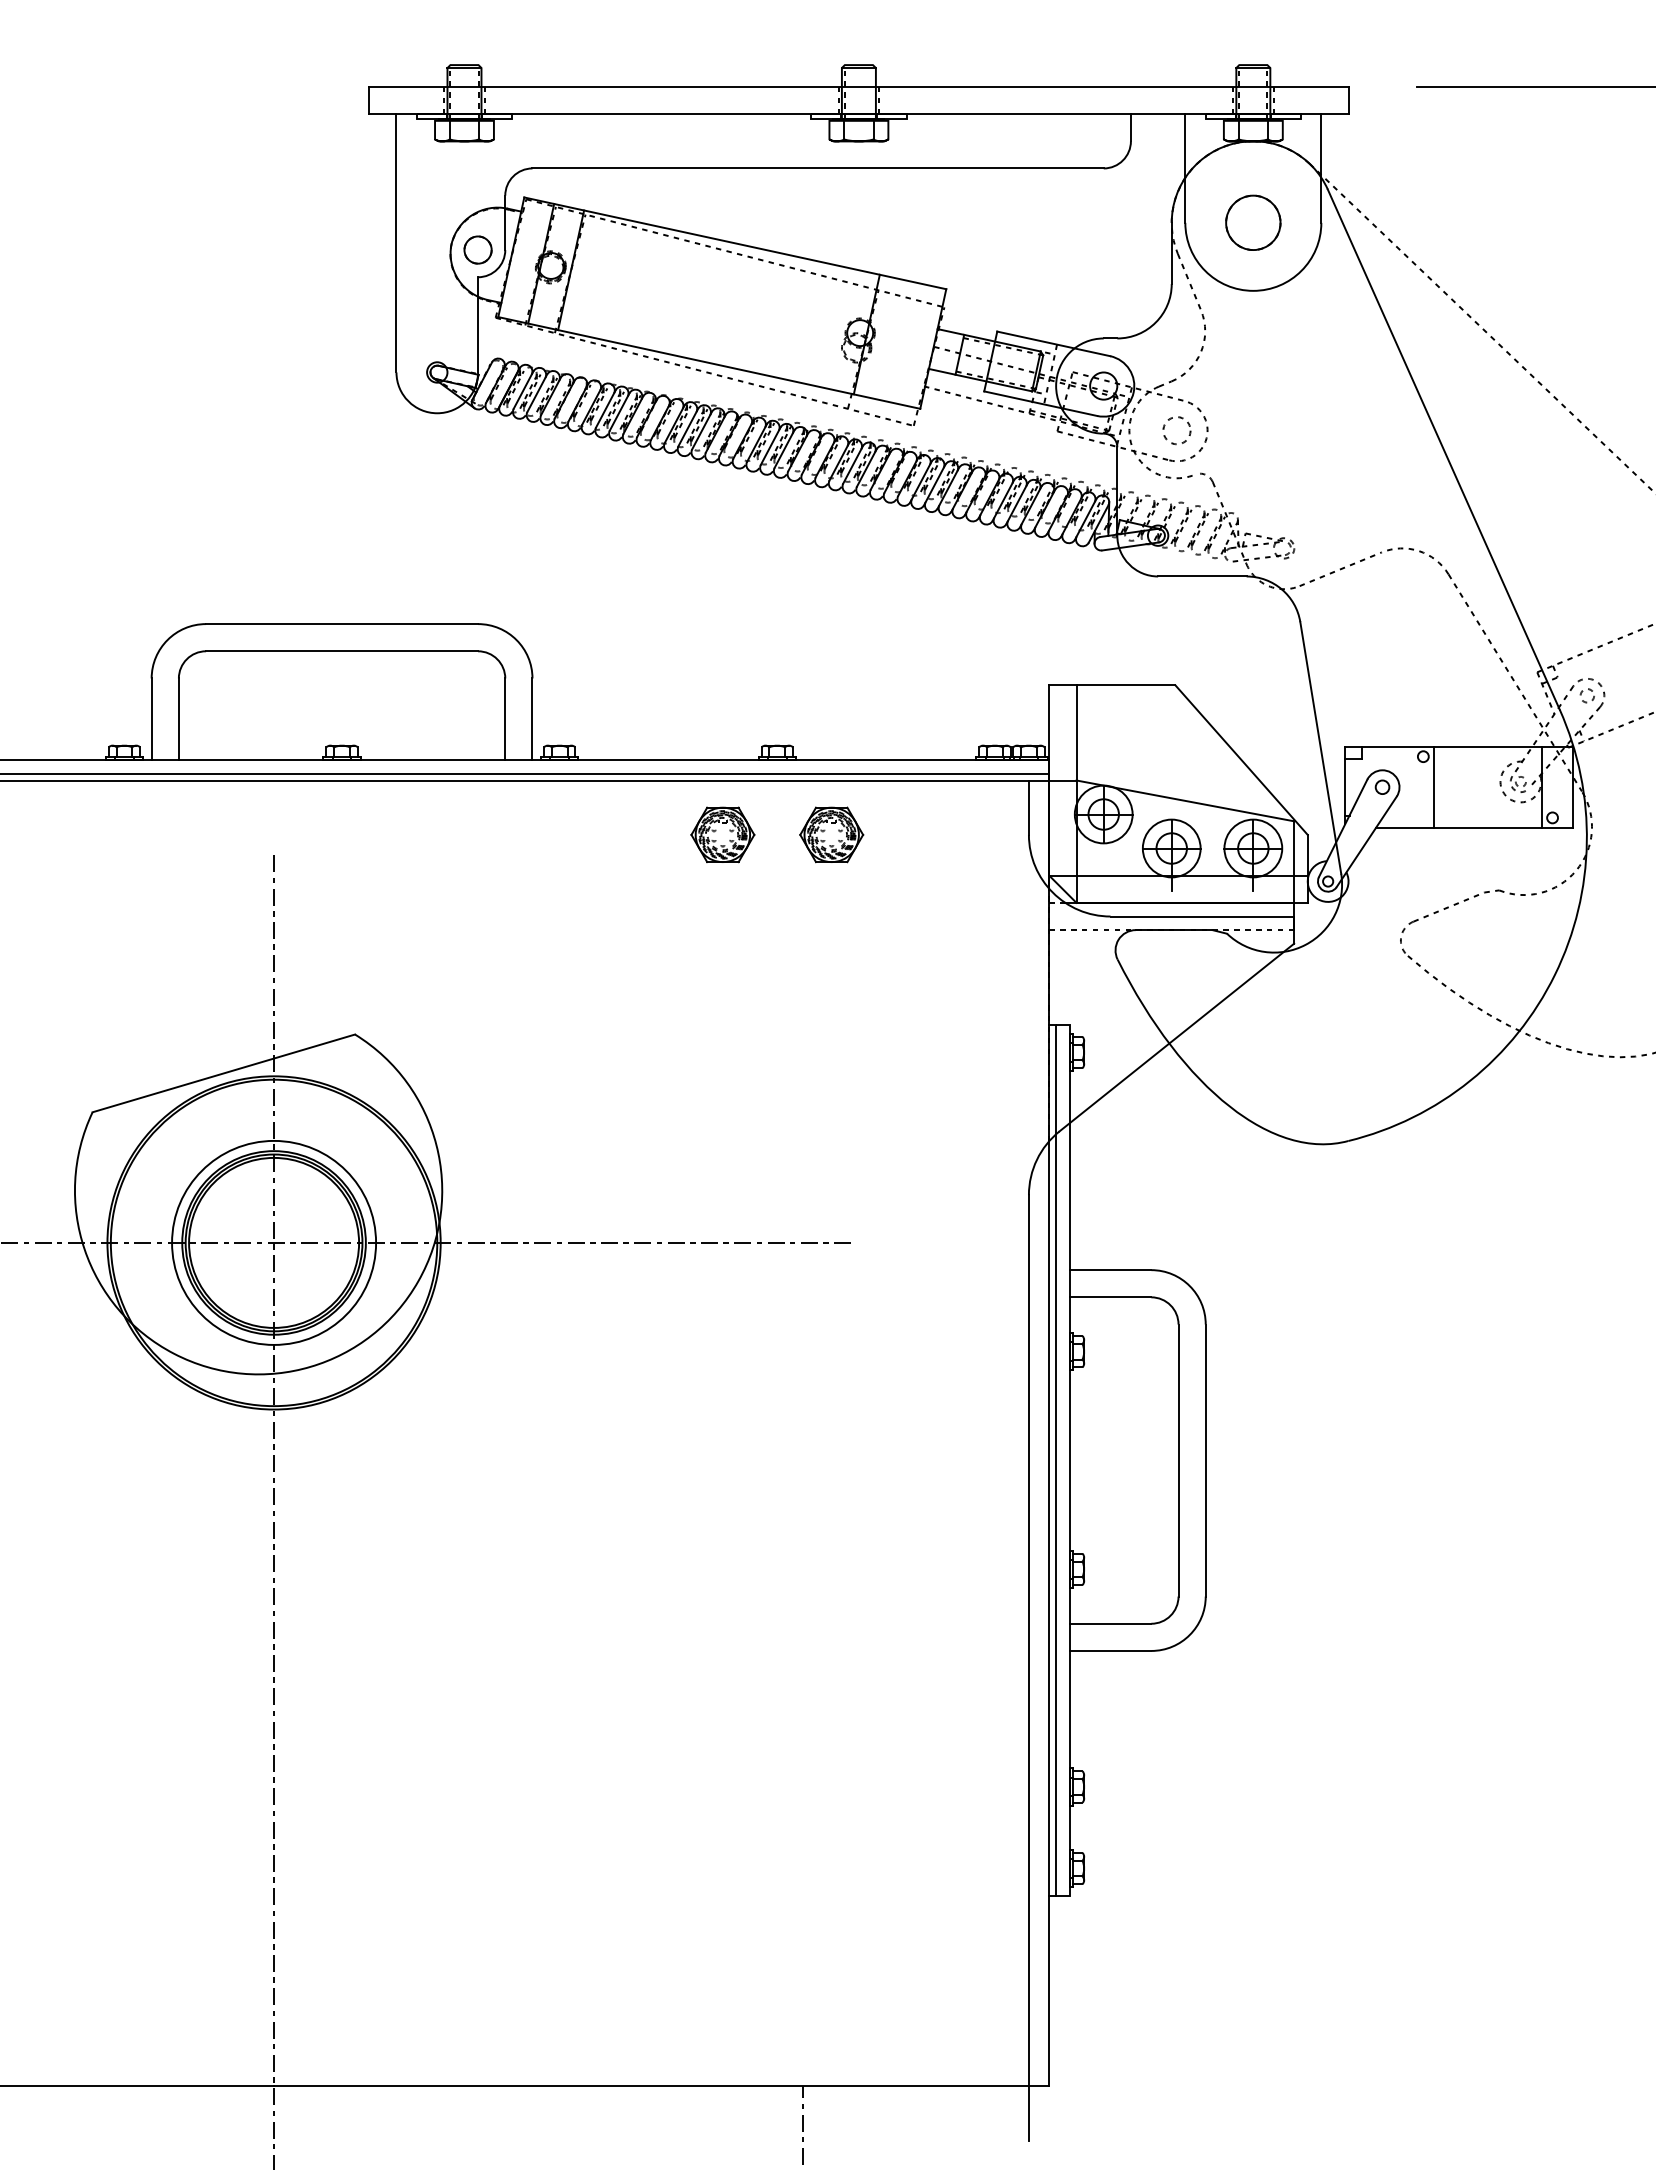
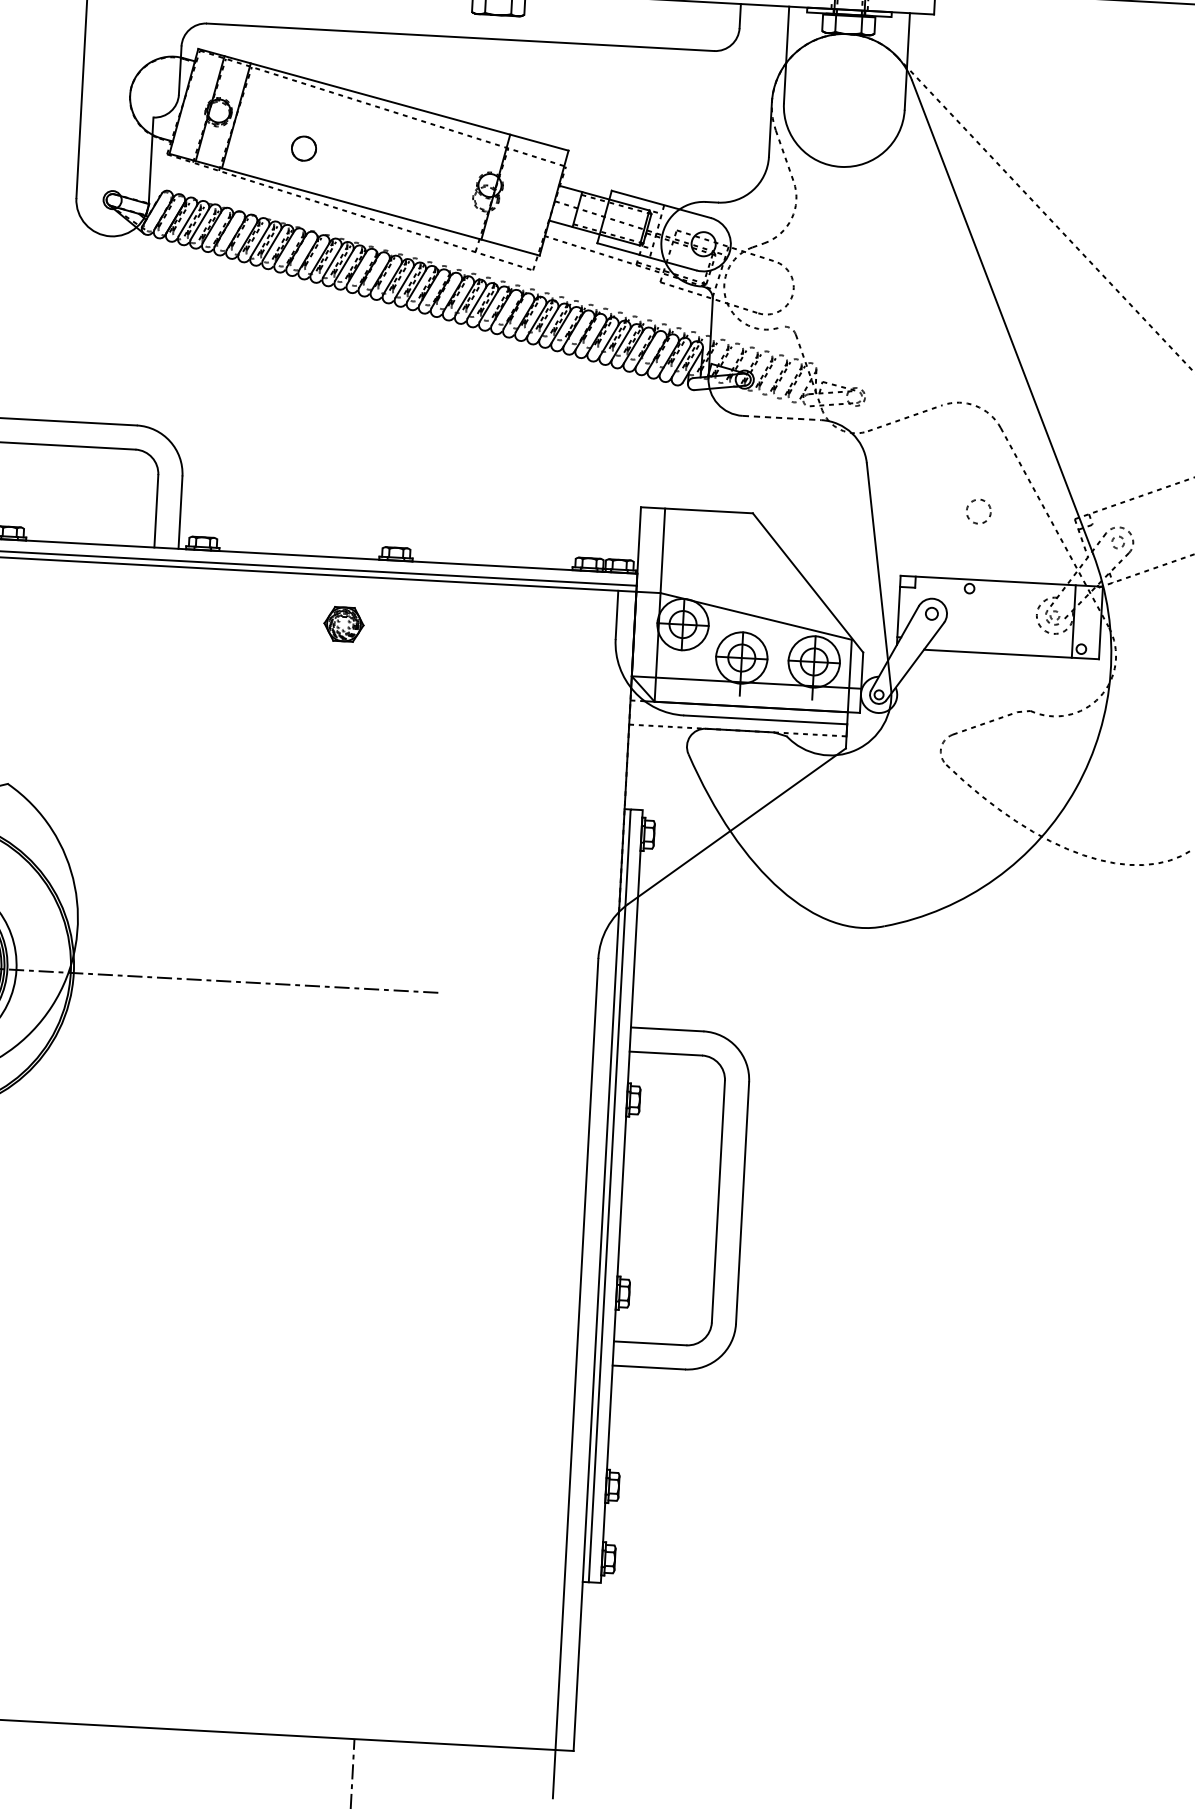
circle: (1253, 222) -> (844, 106), removed
circle: (477, 249) -> (303, 148), moved
circle: (1176, 430) -> (978, 511), moved
line: (1202, 576) -> (782, 418), solid -> dashed
line: (1433, 787) -> (977, 616), removed
part: (722, 834) -> (343, 624), size x0.7
part: (831, 834) -> (440, 629), removed

